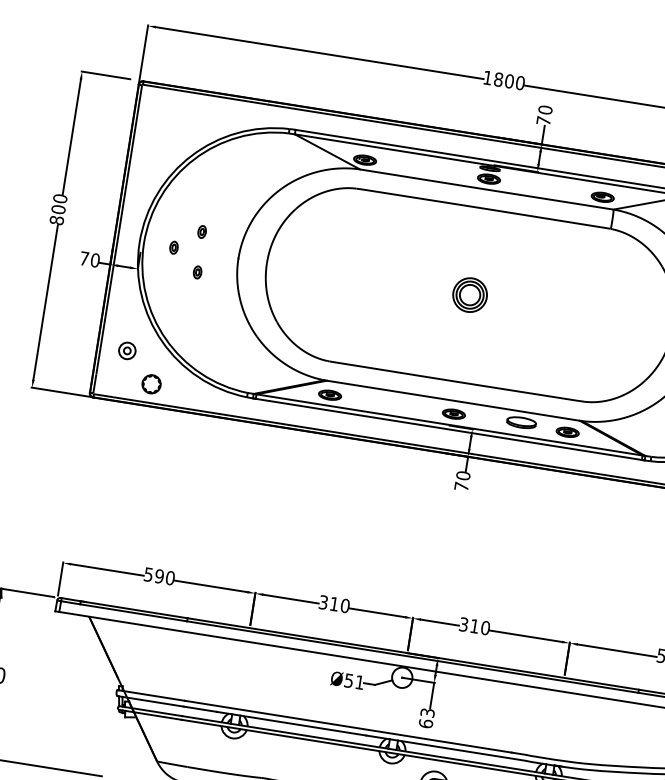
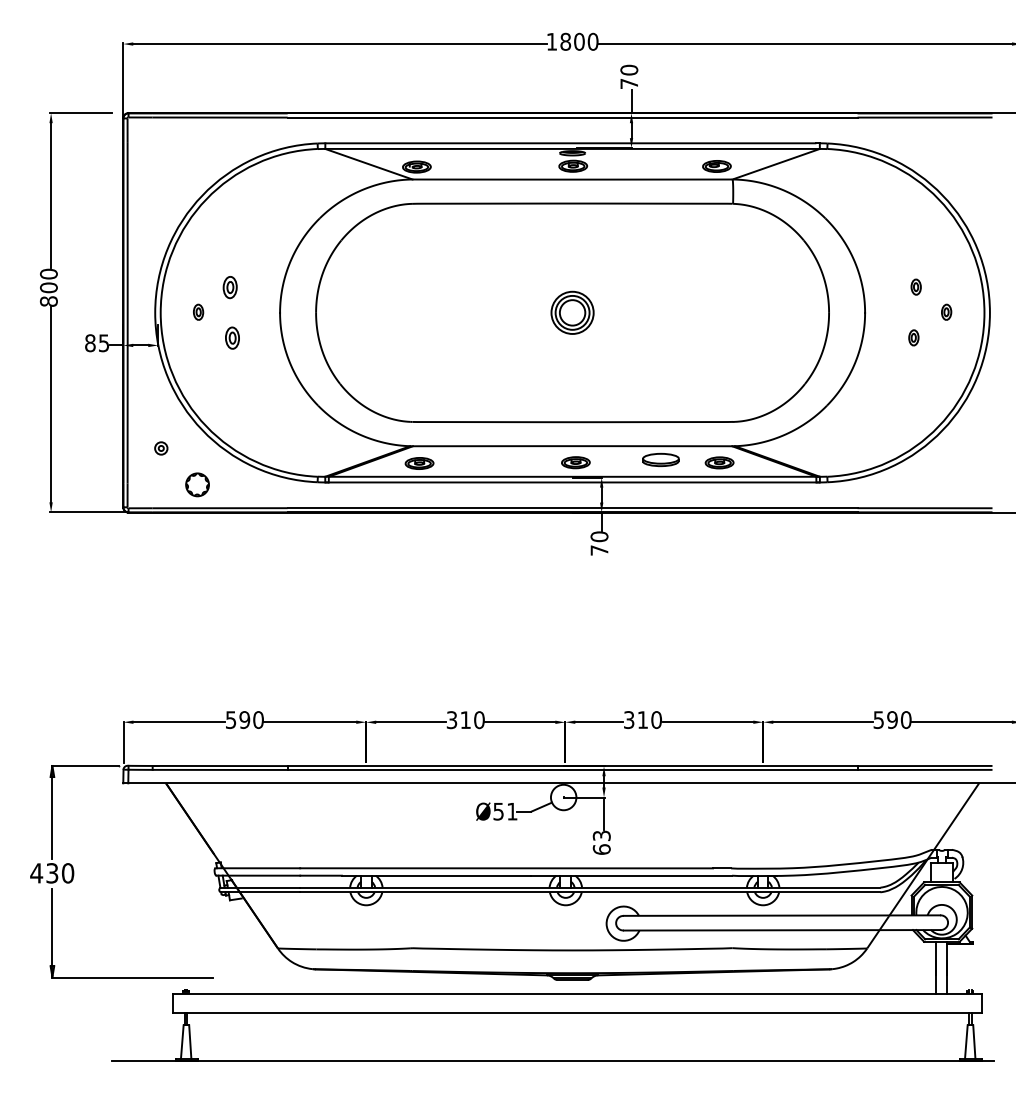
part: (201, 231) -> (229, 286), size x1.4
text: (90, 259) -> (97, 343), 70 -> 85
part: (197, 271) -> (232, 337), size x1.4
part: (127, 350) -> (161, 448), size x0.6

